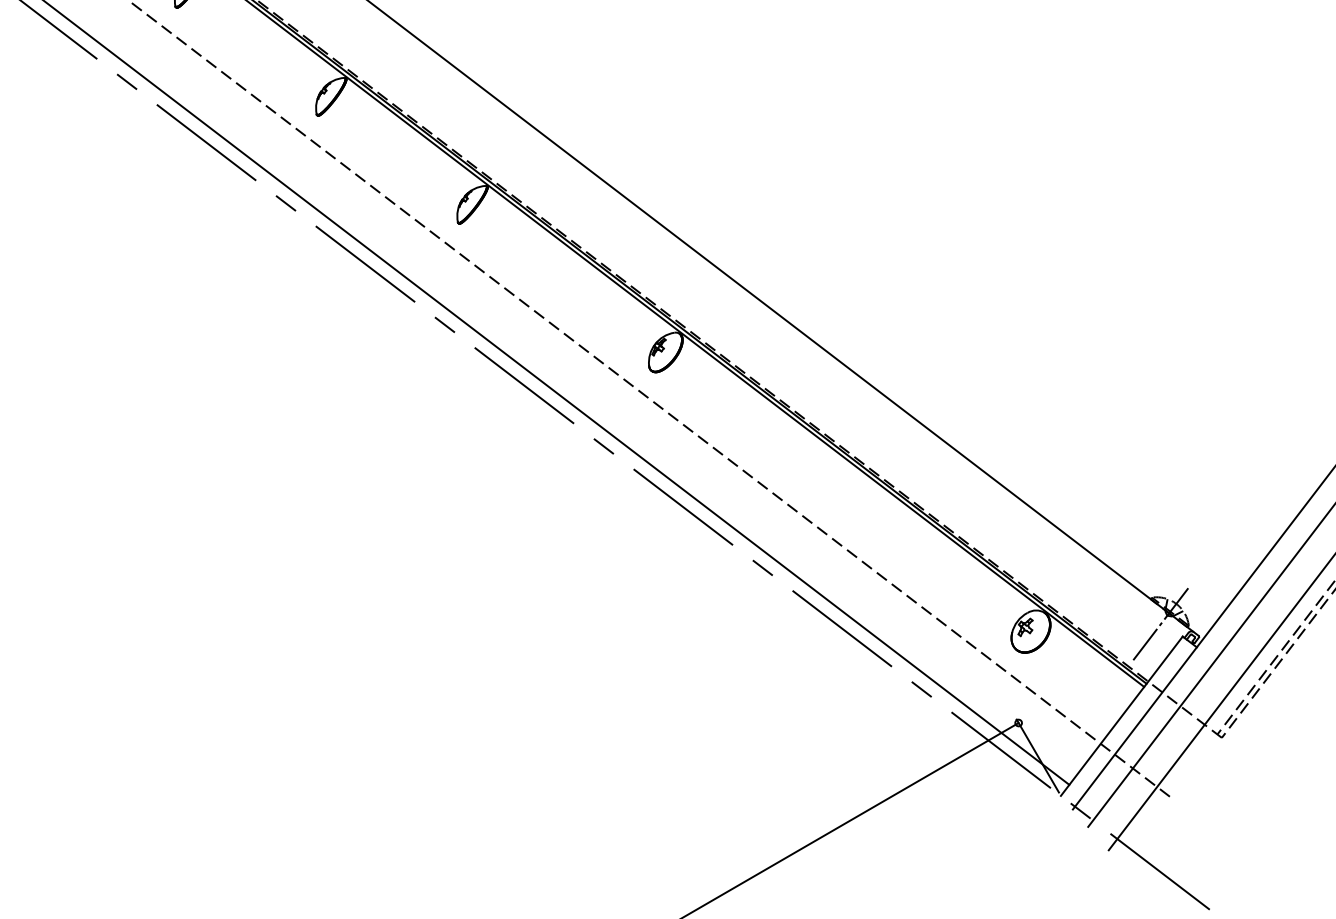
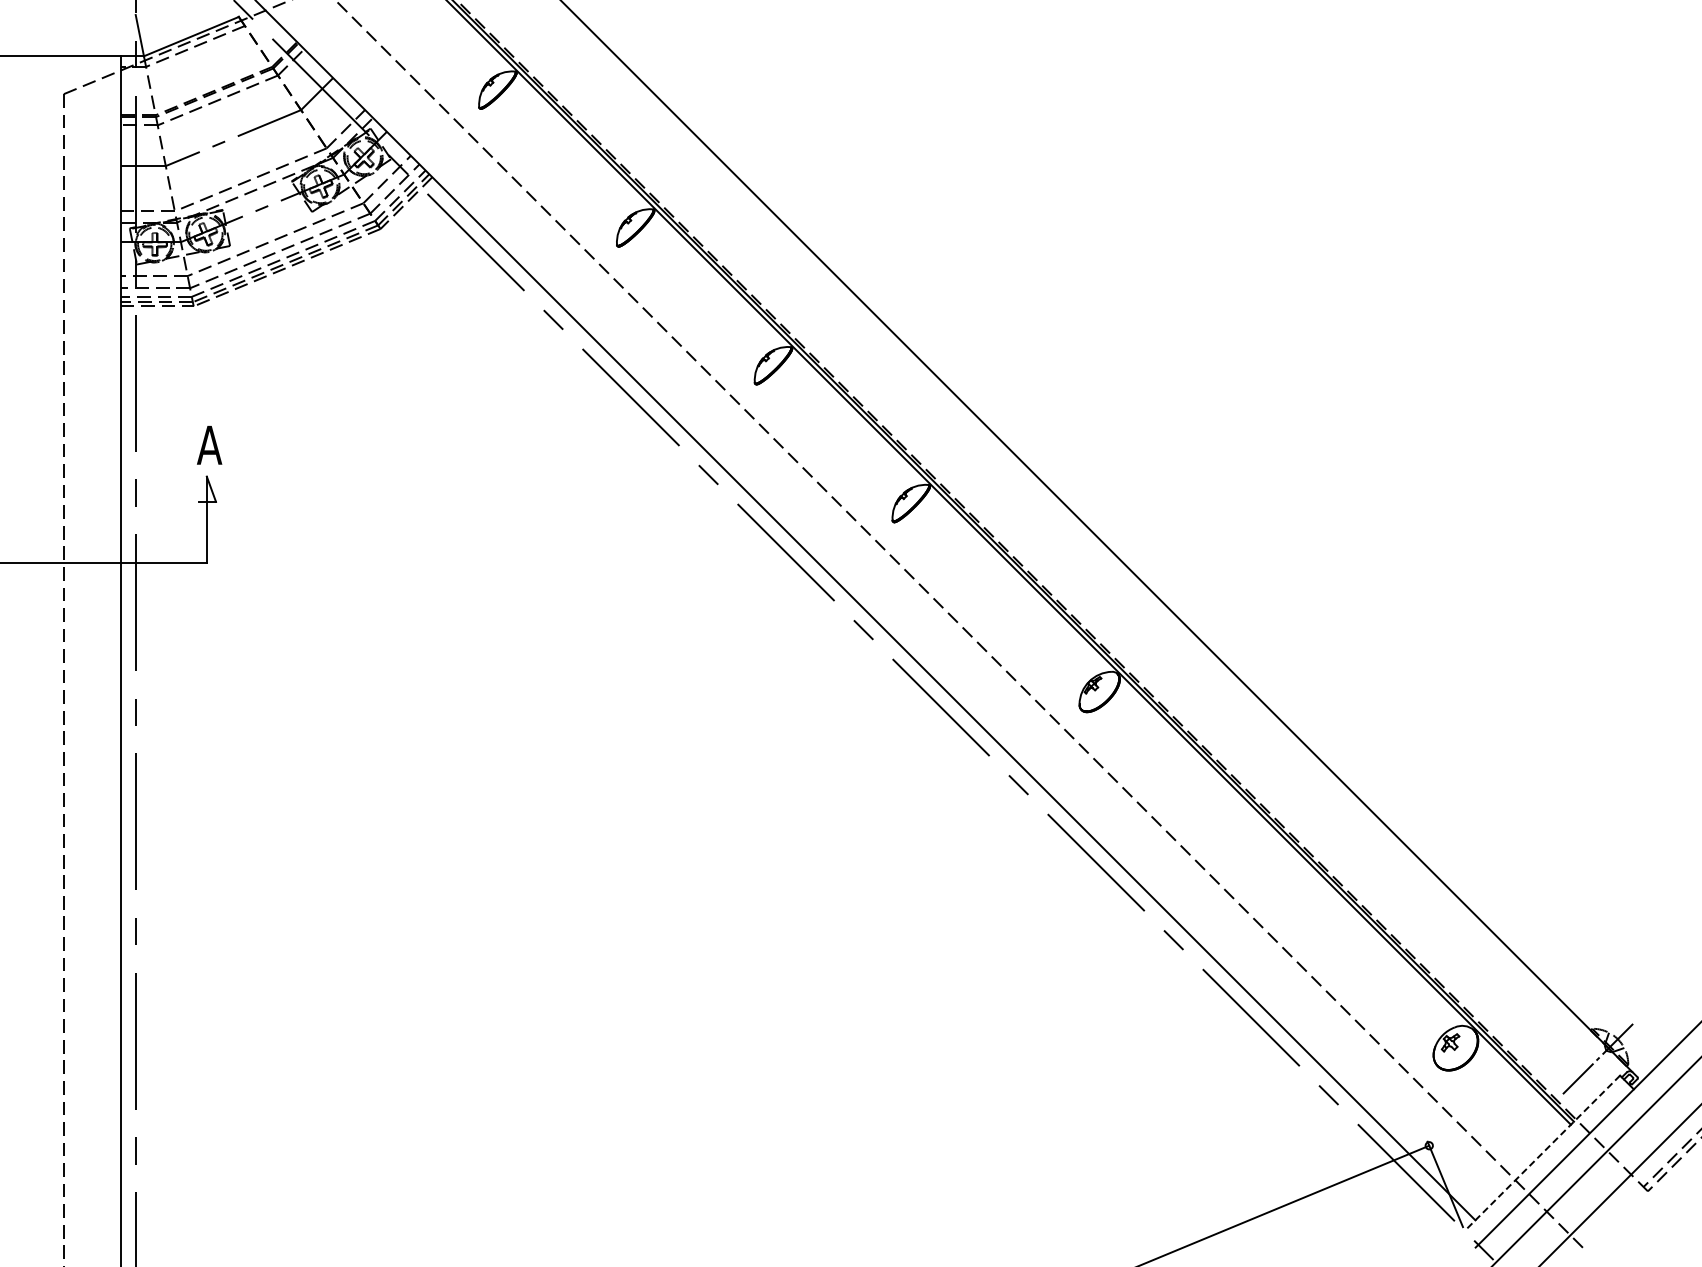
line: (1121, 716) -> (1542, 1153), solid -> dashed

